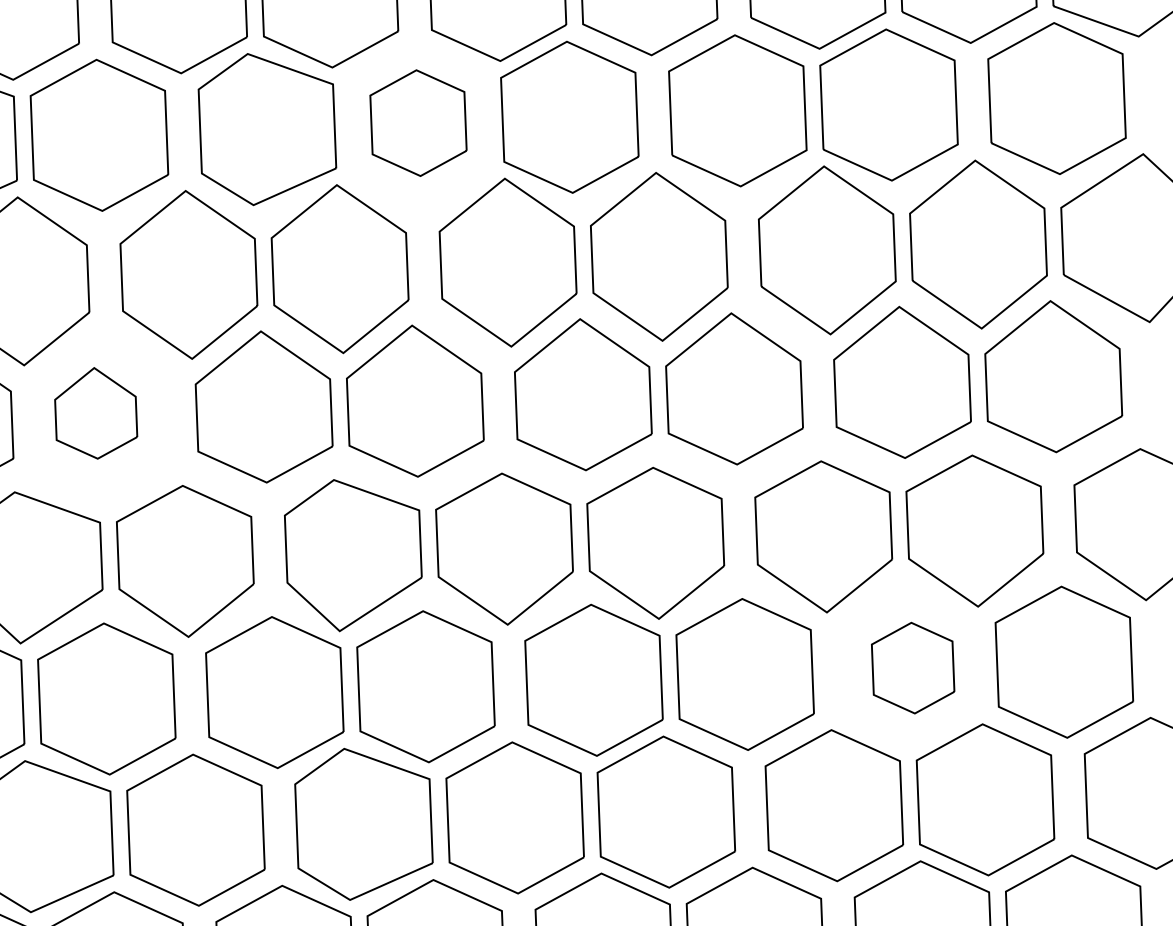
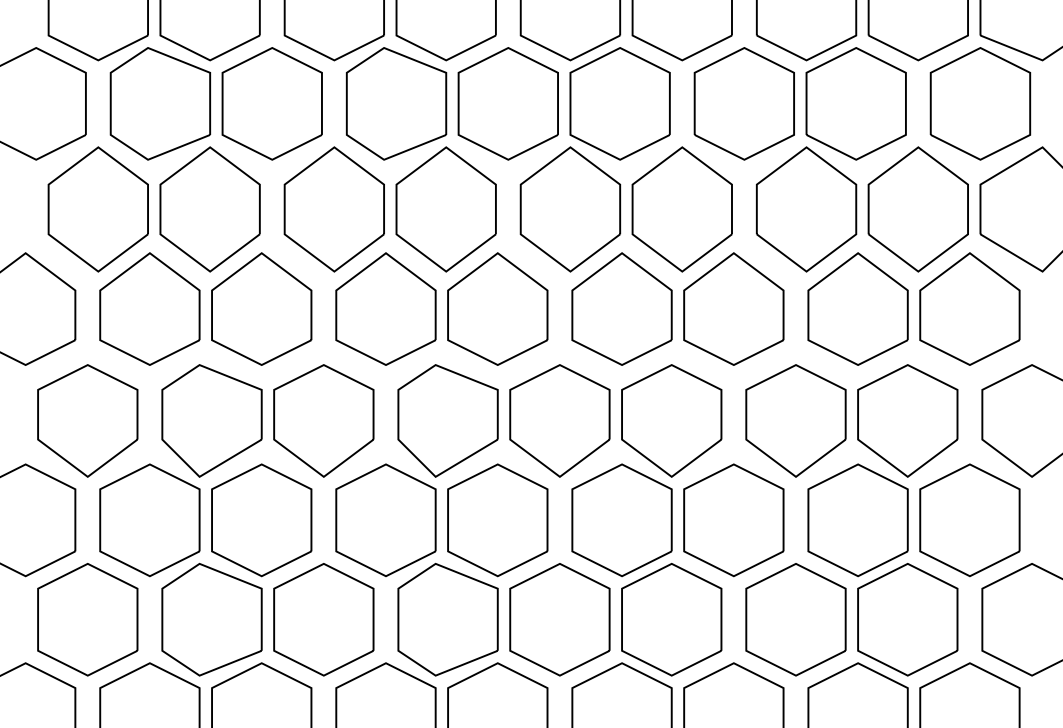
part: (417, 122) -> (507, 103), size x1.43
part: (95, 412) -> (261, 308), size x1.67
part: (912, 668) -> (857, 520), size x1.67

